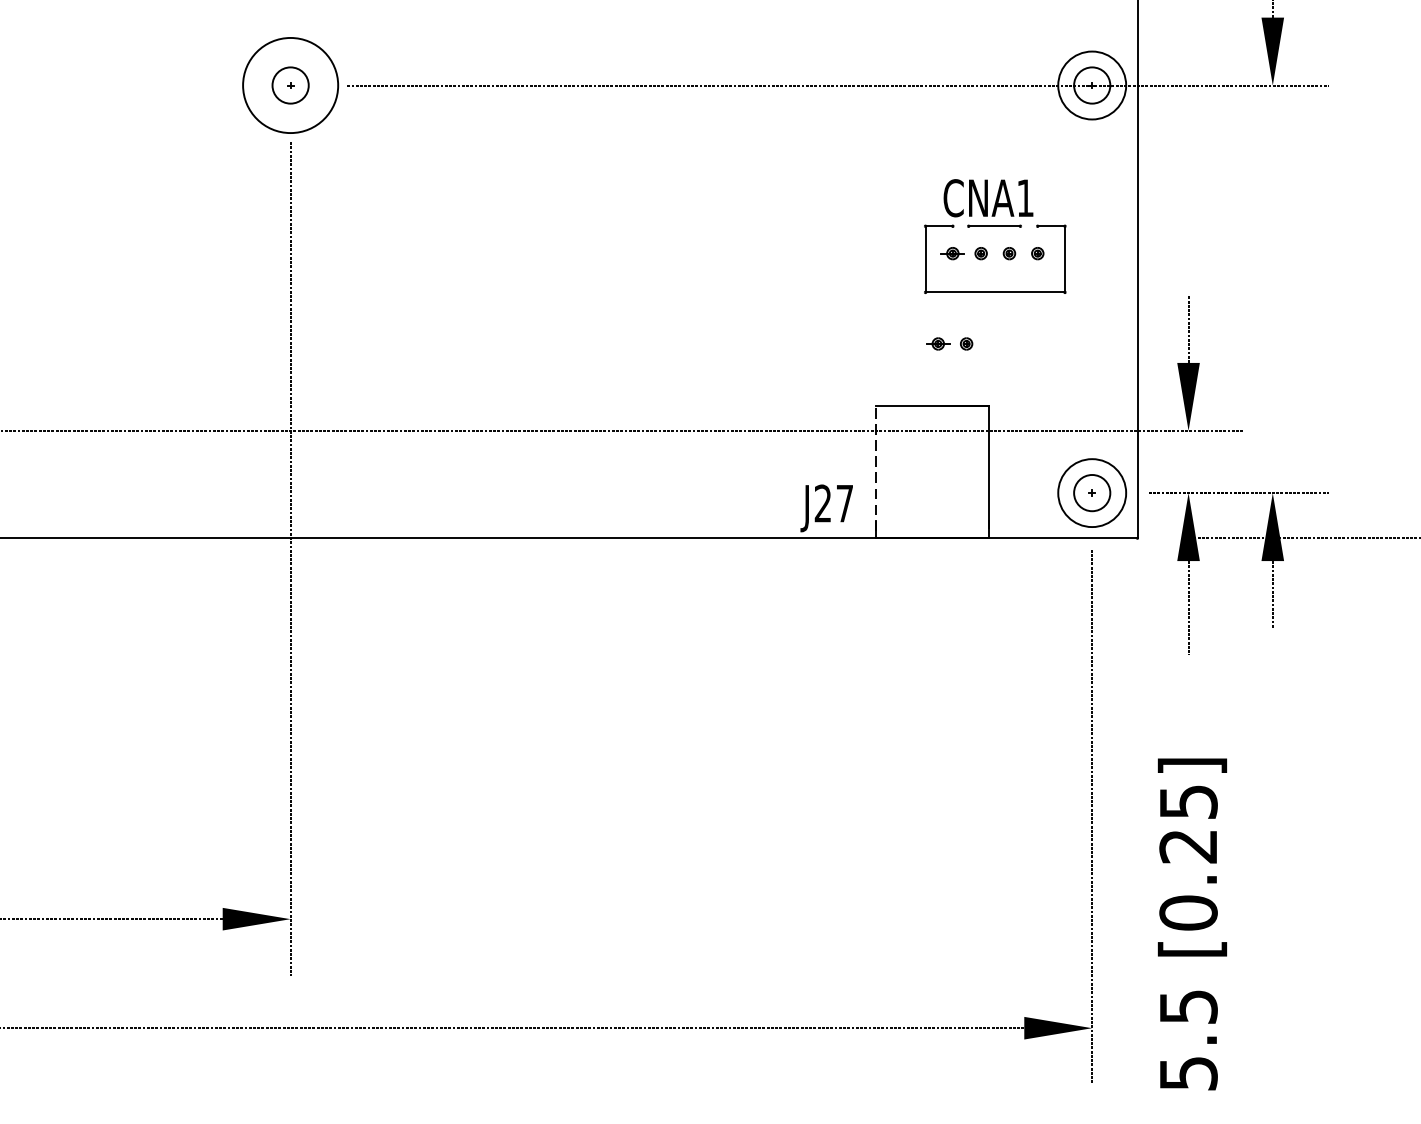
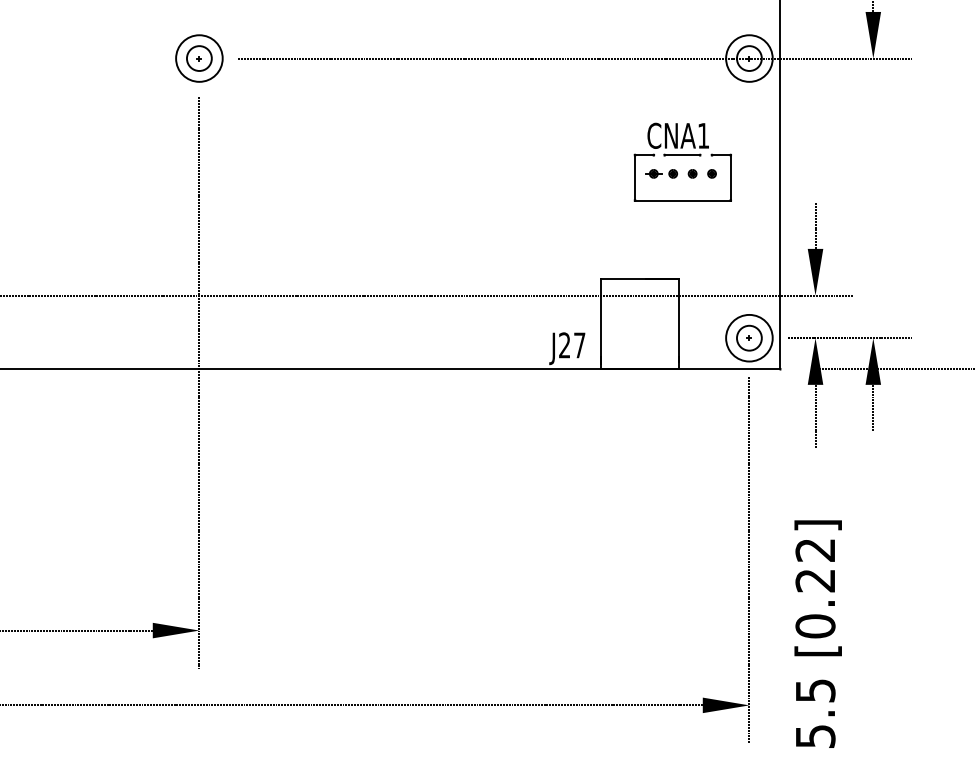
circle: (290, 85) -> (199, 58), size x0.71
part: (949, 343) -> (651, 235), removed
line: (876, 468) -> (601, 321), dashed -> solid
text: (1188, 802) -> (815, 550), [0.25] -> [0.22]

